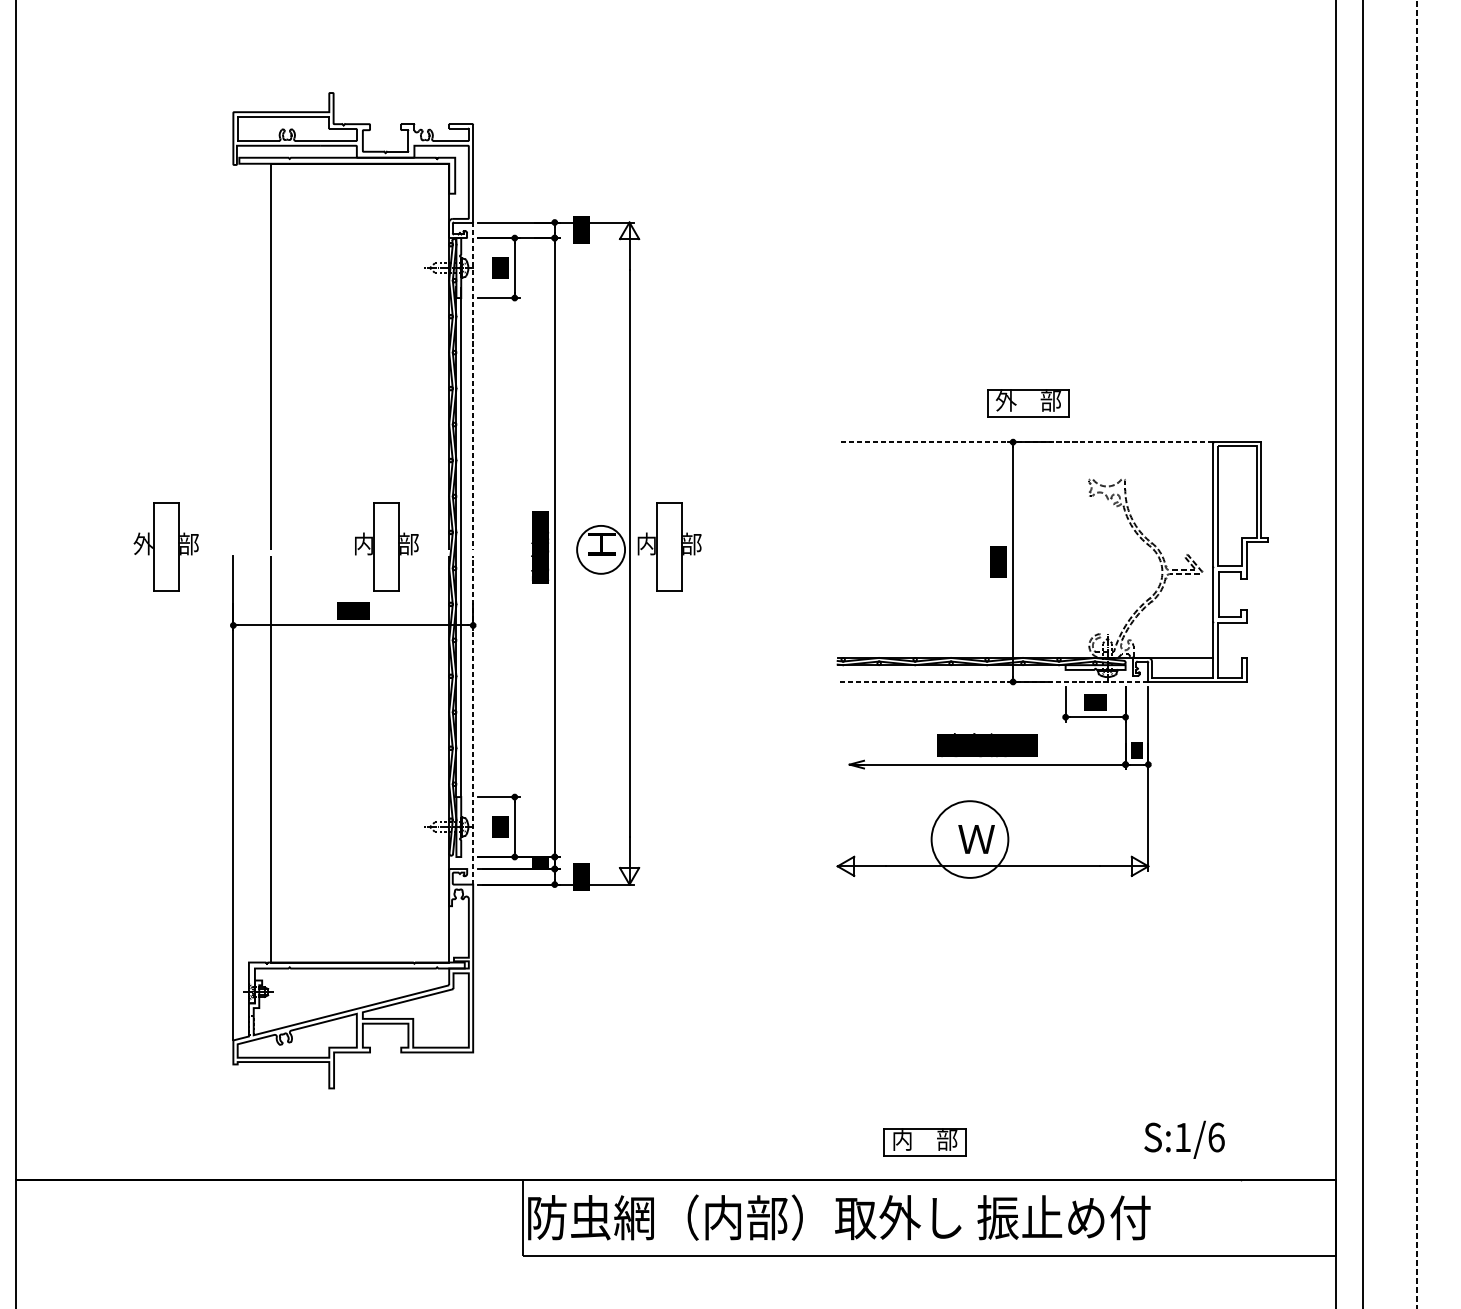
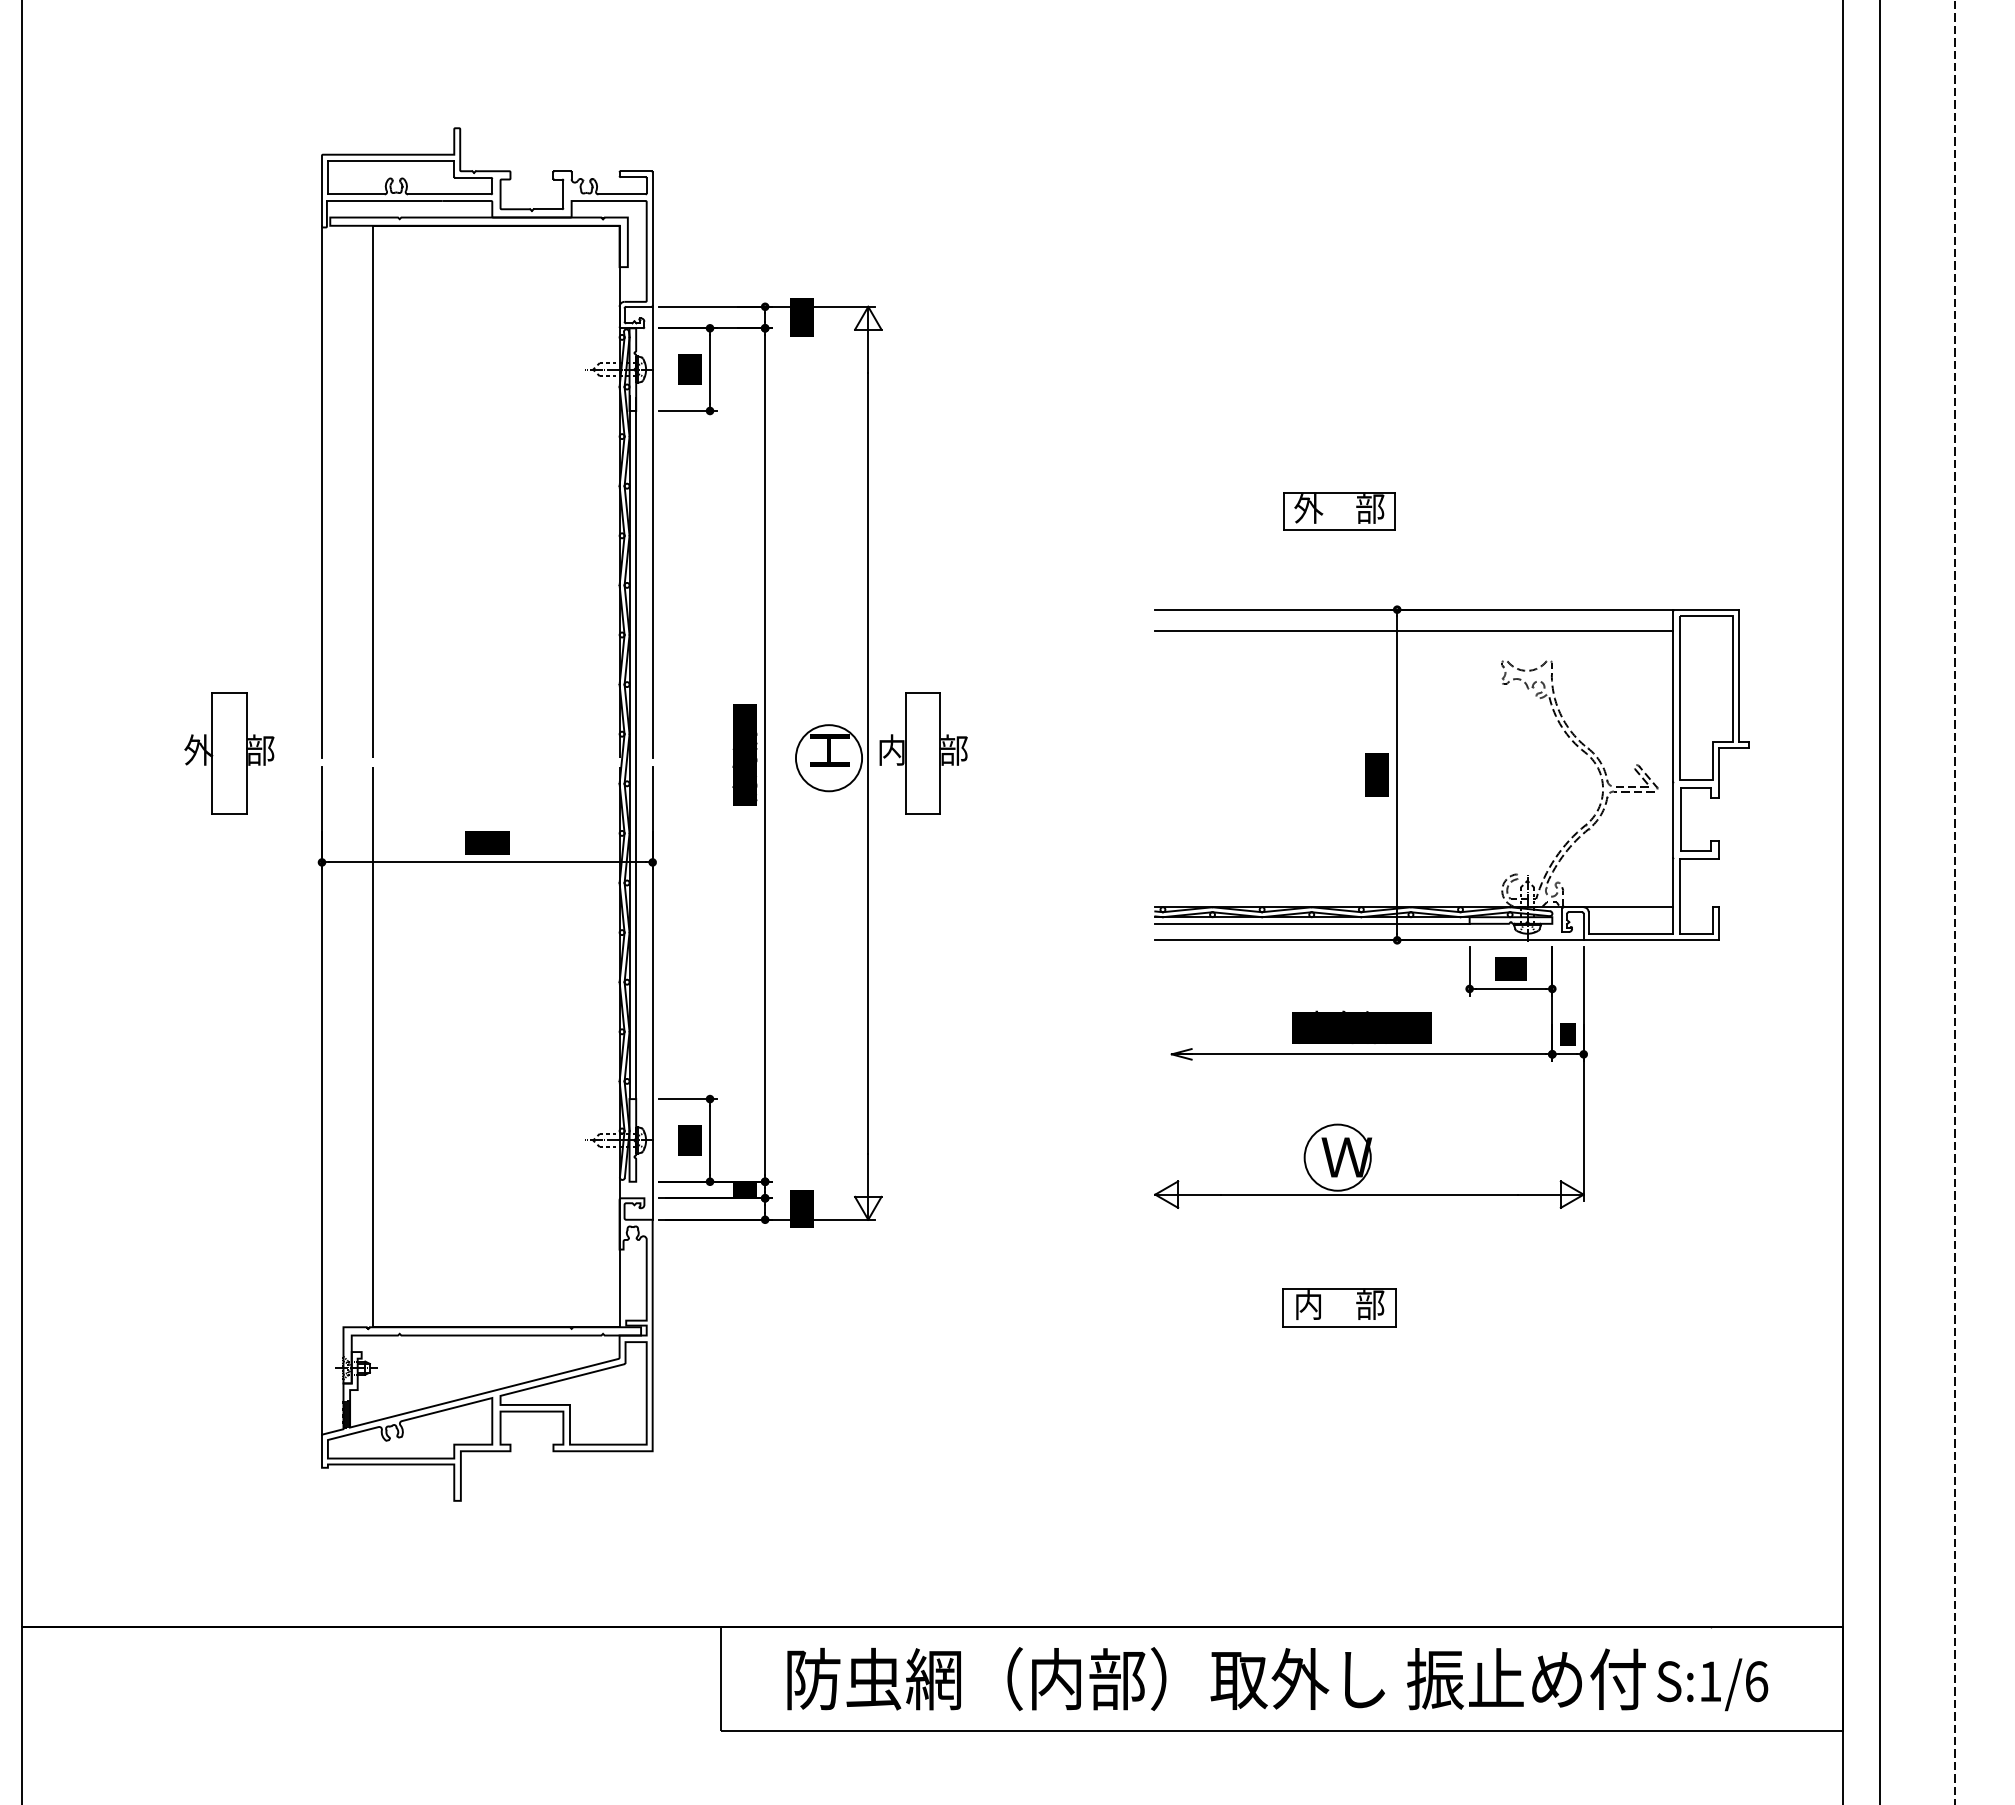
line: (233, 357) -> (321, 492), added
line: (473, 386) -> (652, 532), dashed -> solid
part: (1028, 402) -> (1339, 511), moved
line: (1025, 442) -> (1414, 609), dashed -> solid
line: (1025, 457) -> (1414, 631), added
part: (386, 546) -> (533, 753), removed
line: (951, 669) -> (1312, 923), added
line: (993, 682) -> (1369, 940), dashed -> solid
line: (473, 720) -> (652, 993), dashed -> solid
circle: (969, 839) -> (1337, 1157), size x0.62
hatch: (251, 1025) -> (346, 1414), added
text: (1184, 1139) -> (1712, 1684), moved
part: (924, 1141) -> (1339, 1307), moved
text: (839, 1217) -> (1216, 1678), moved

